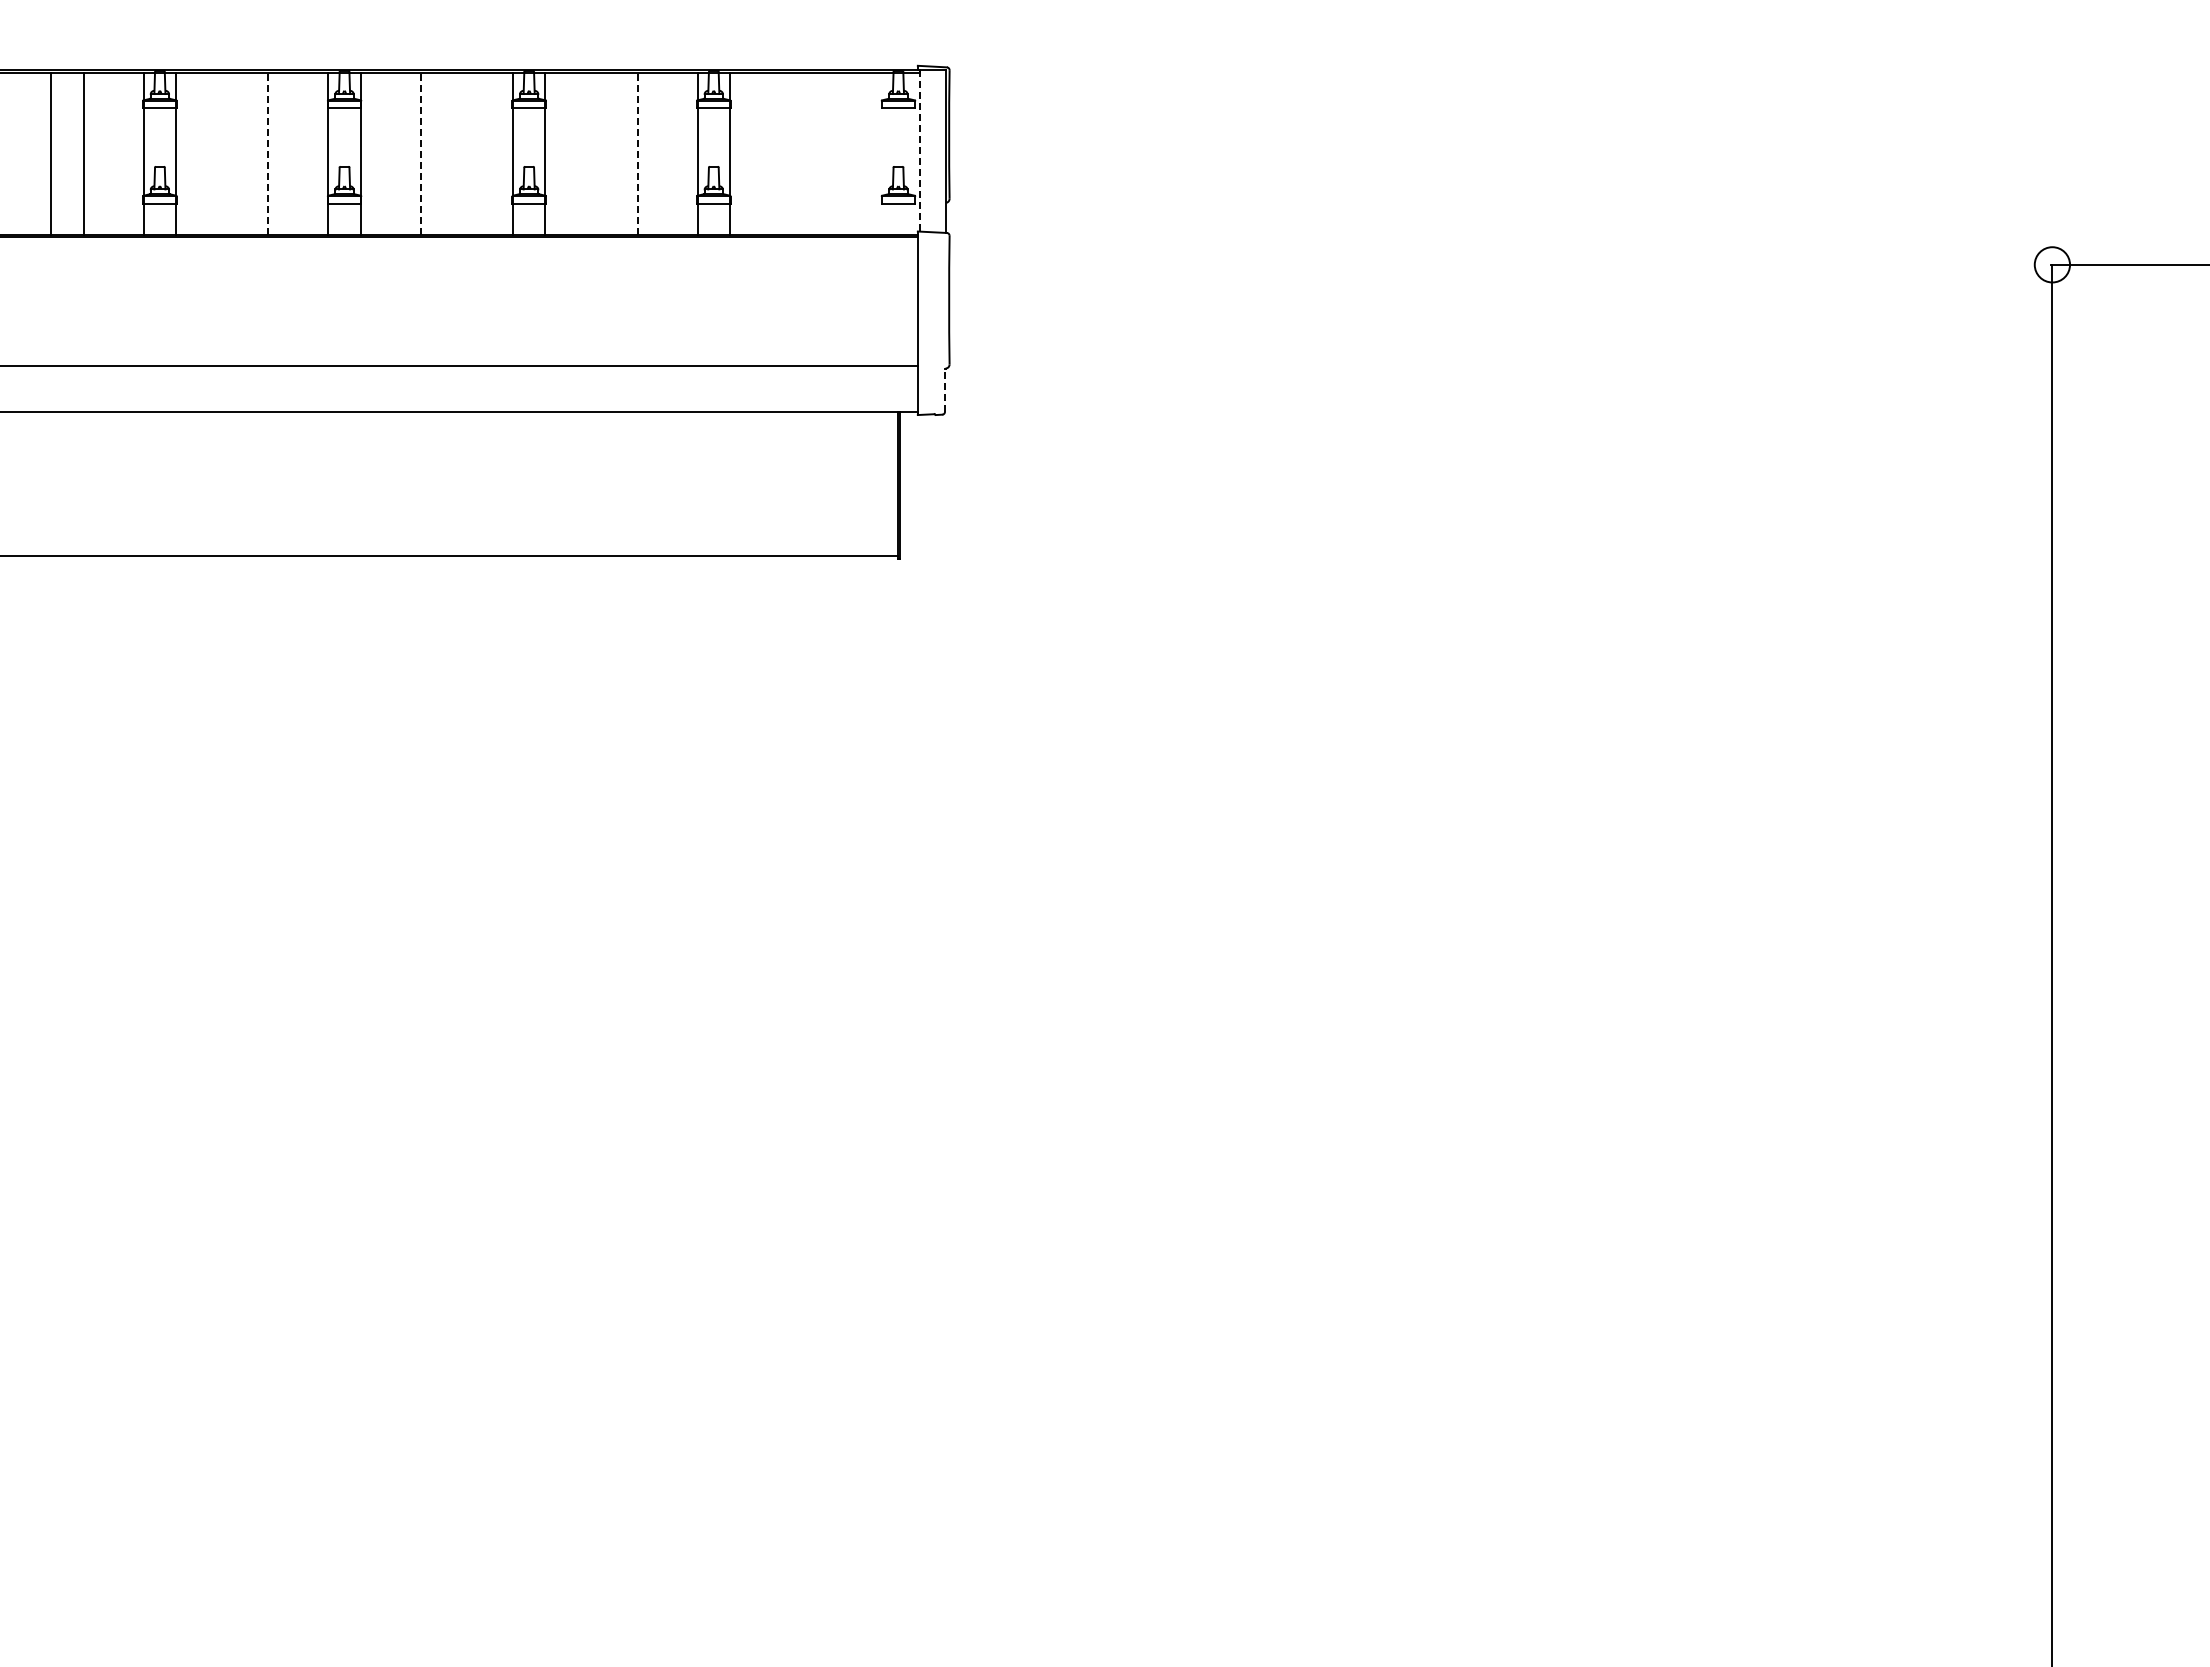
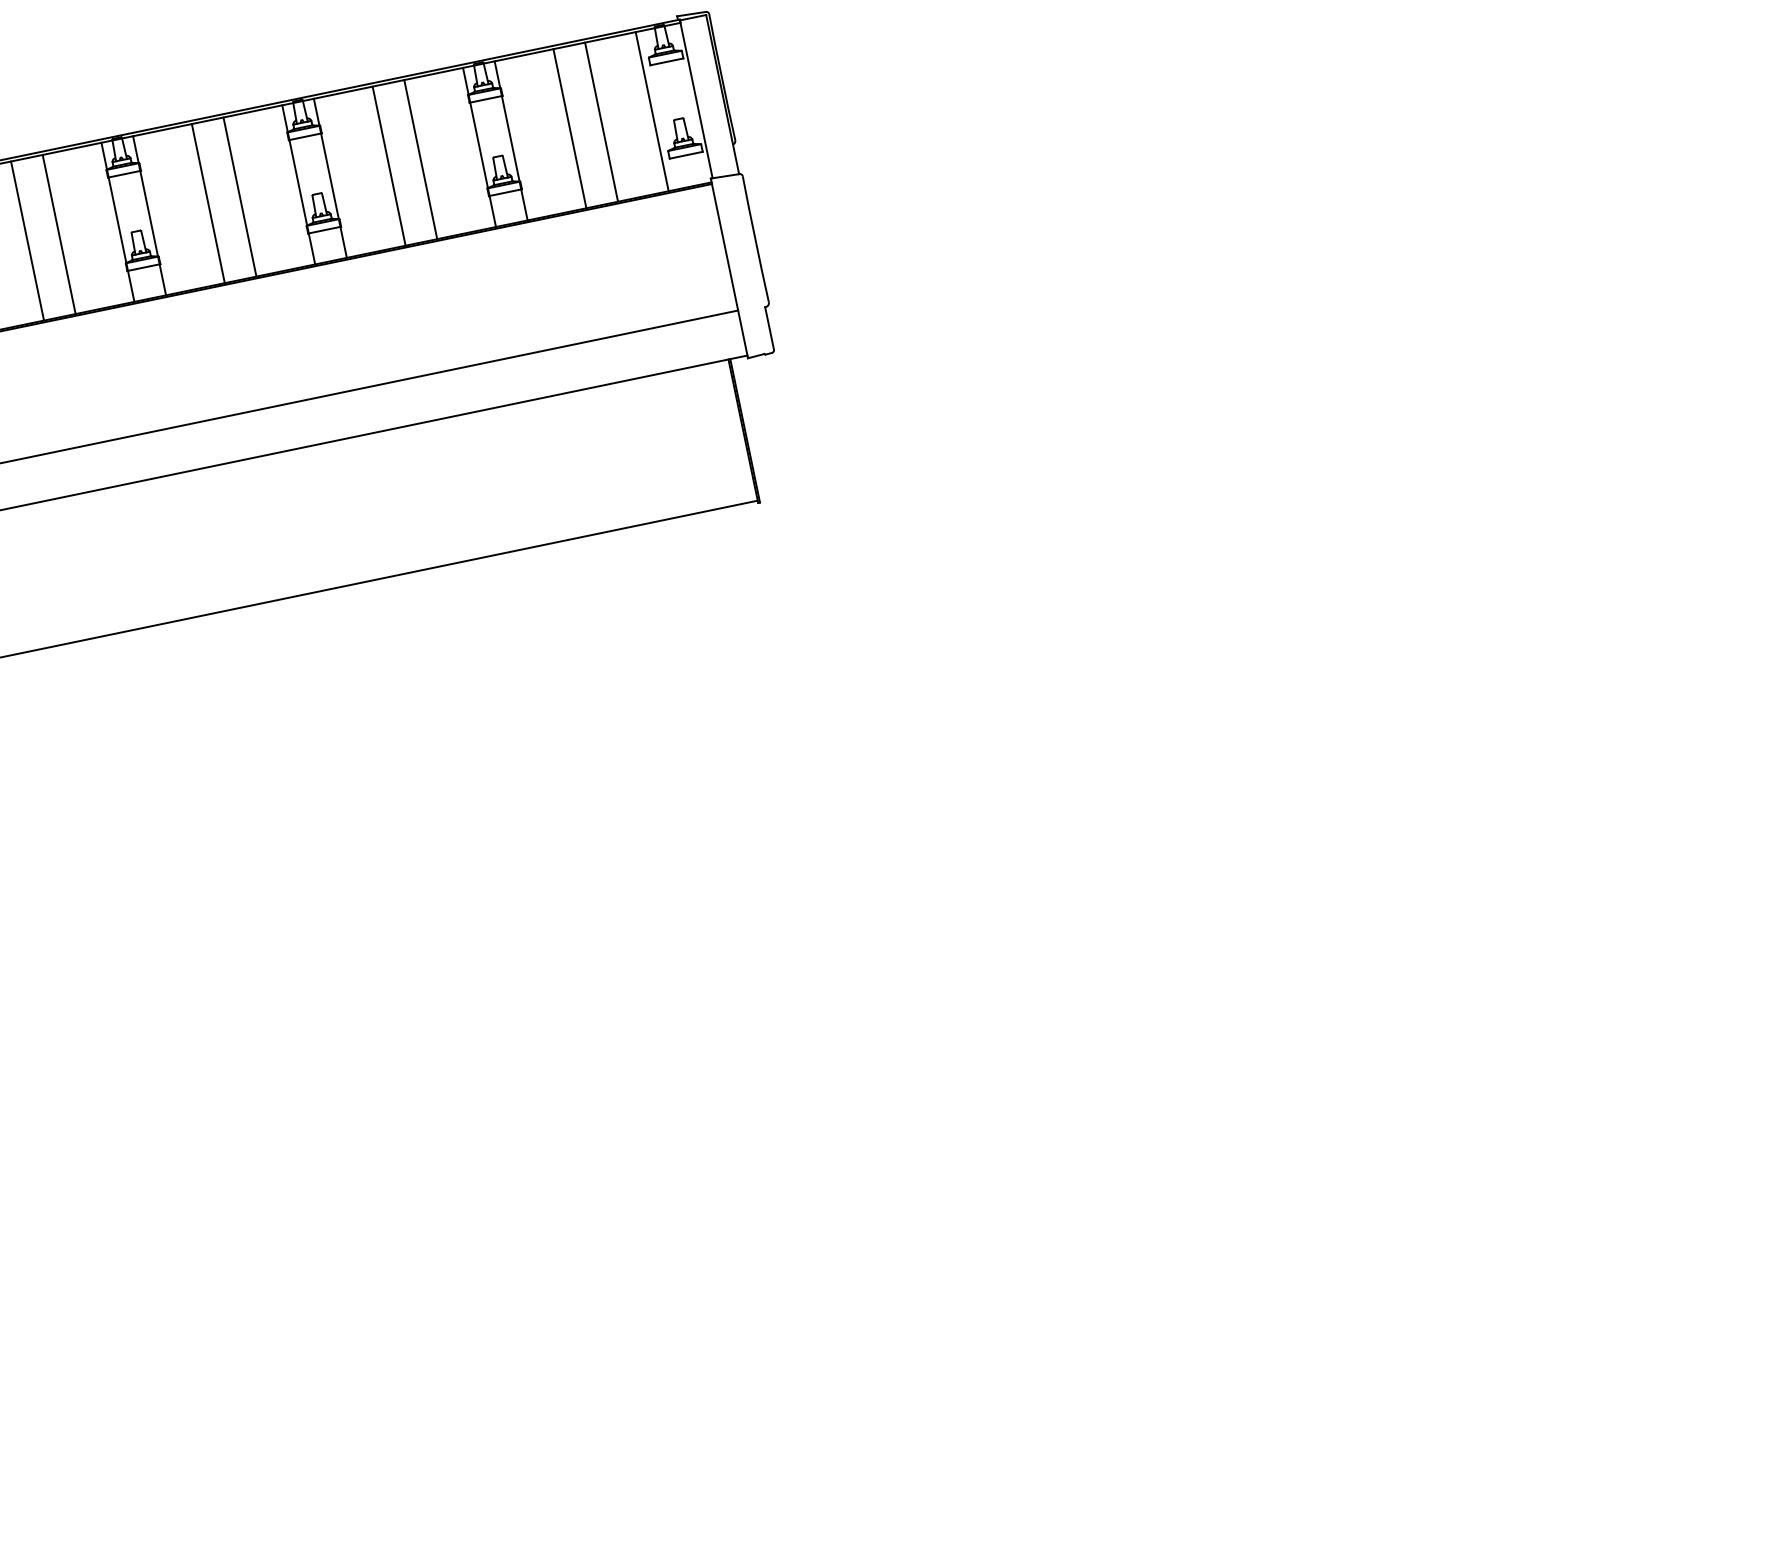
line: (919, 151) -> (696, 99), dashed -> solid
line: (236, 153) -> (27, 240), added
line: (268, 153) -> (59, 233), dashed -> solid
line: (420, 153) -> (207, 203), dashed -> solid
line: (453, 153) -> (240, 196), added
line: (605, 153) -> (389, 165), added
line: (637, 153) -> (420, 159), dashed -> solid
line: (789, 153) -> (569, 128), added
line: (822, 153) -> (601, 121), added
line: (873, 153) -> (651, 111), added
line: (944, 390) -> (769, 328), dashed -> solid

